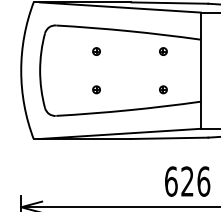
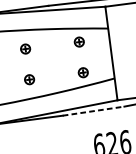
part: (96, 51) -> (25, 48), size x1.6
part: (163, 51) -> (79, 41), size x1.6
part: (96, 89) -> (29, 79), size x1.6
part: (163, 89) -> (83, 72), size x1.6
line: (170, 138) -> (94, 111), solid -> dashed

